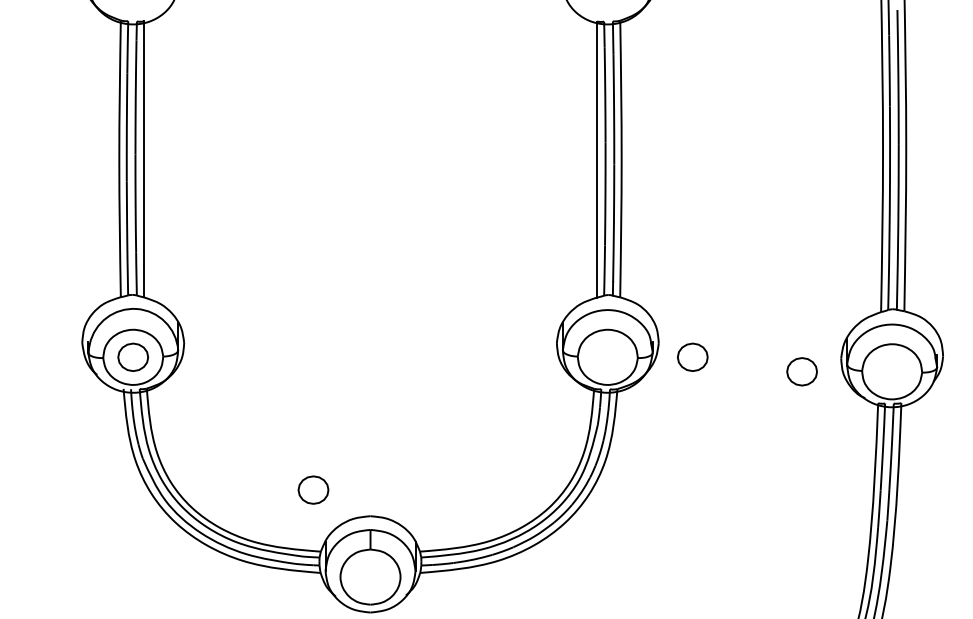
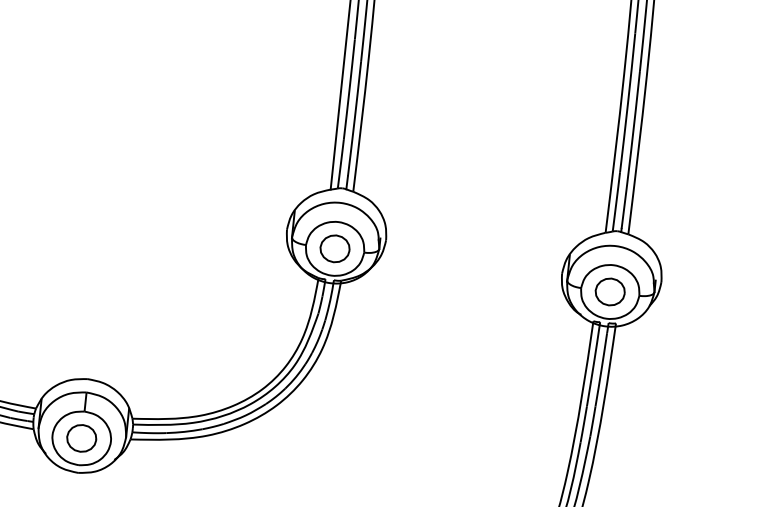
part: (692, 356) -> (334, 247), moved
part: (801, 371) -> (609, 291), moved
part: (313, 489) -> (81, 437), moved

